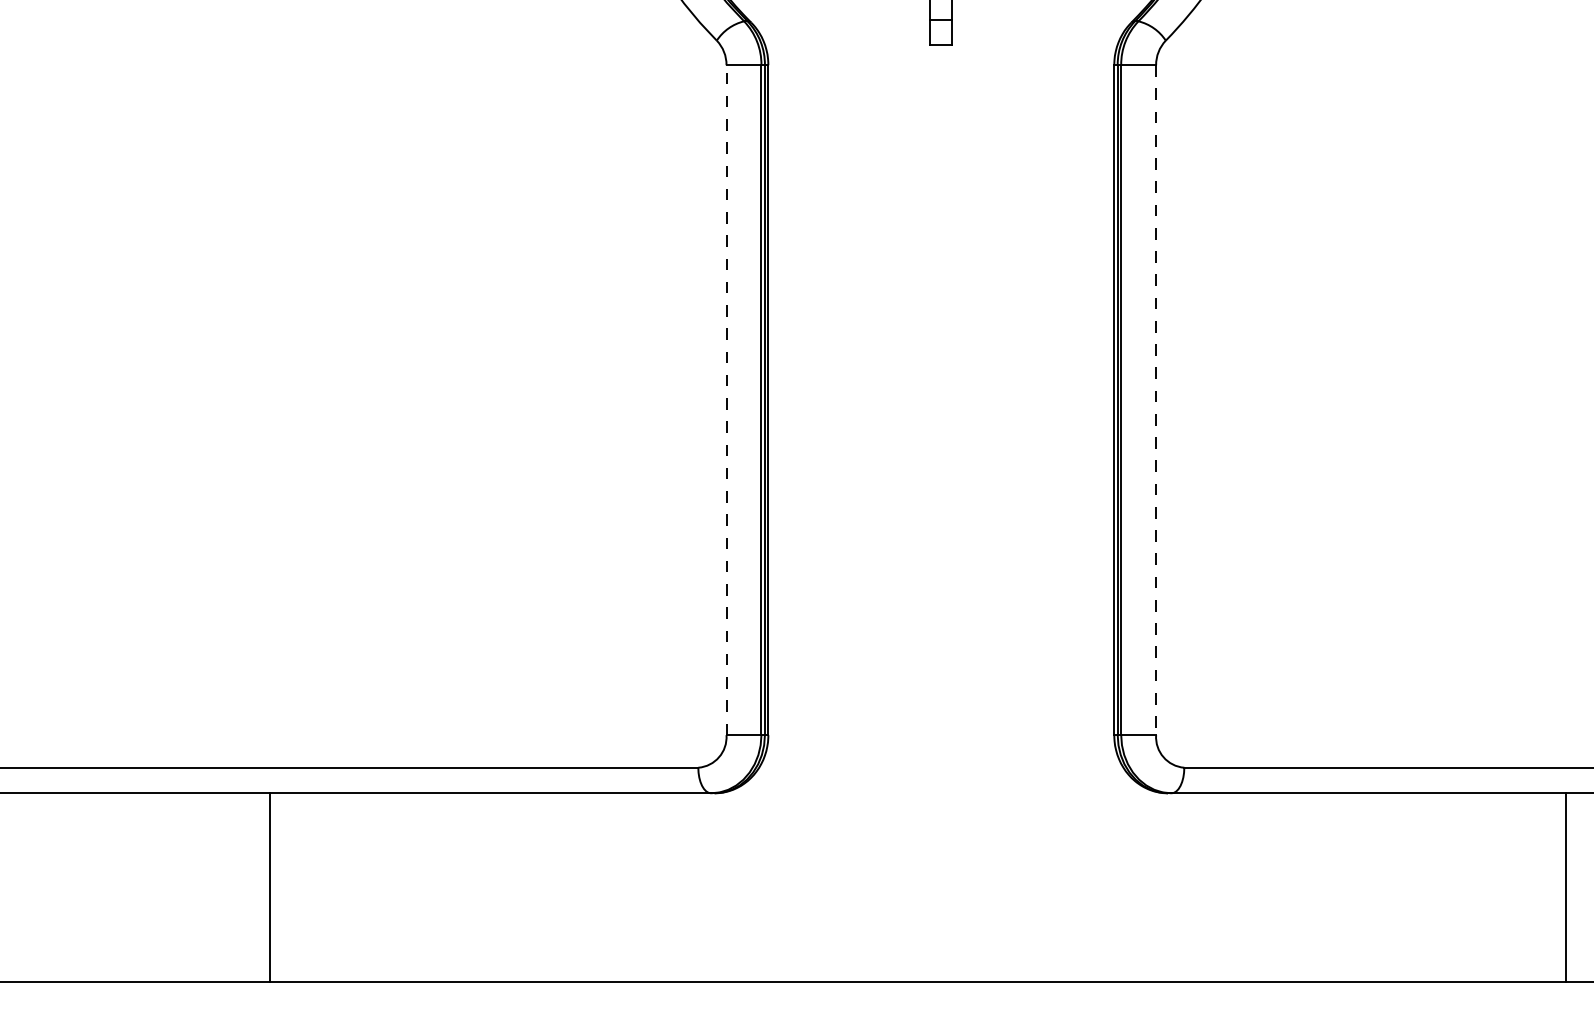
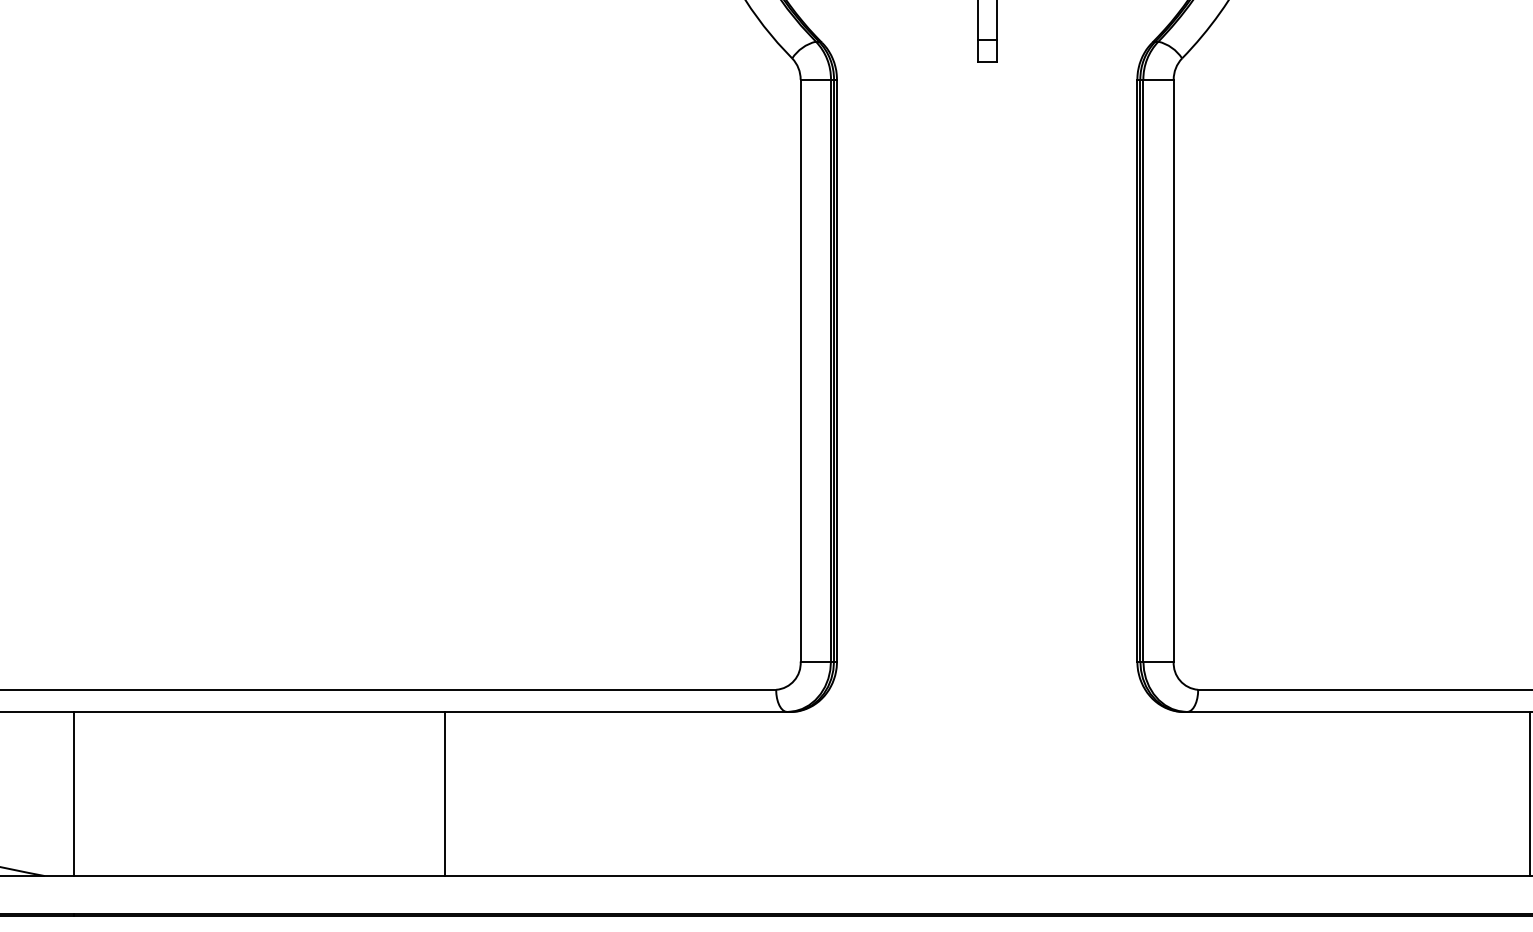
line: (726, 400) -> (800, 370), dashed -> solid
line: (1155, 400) -> (1173, 370), dashed -> solid
line: (270, 888) -> (444, 794), moved

